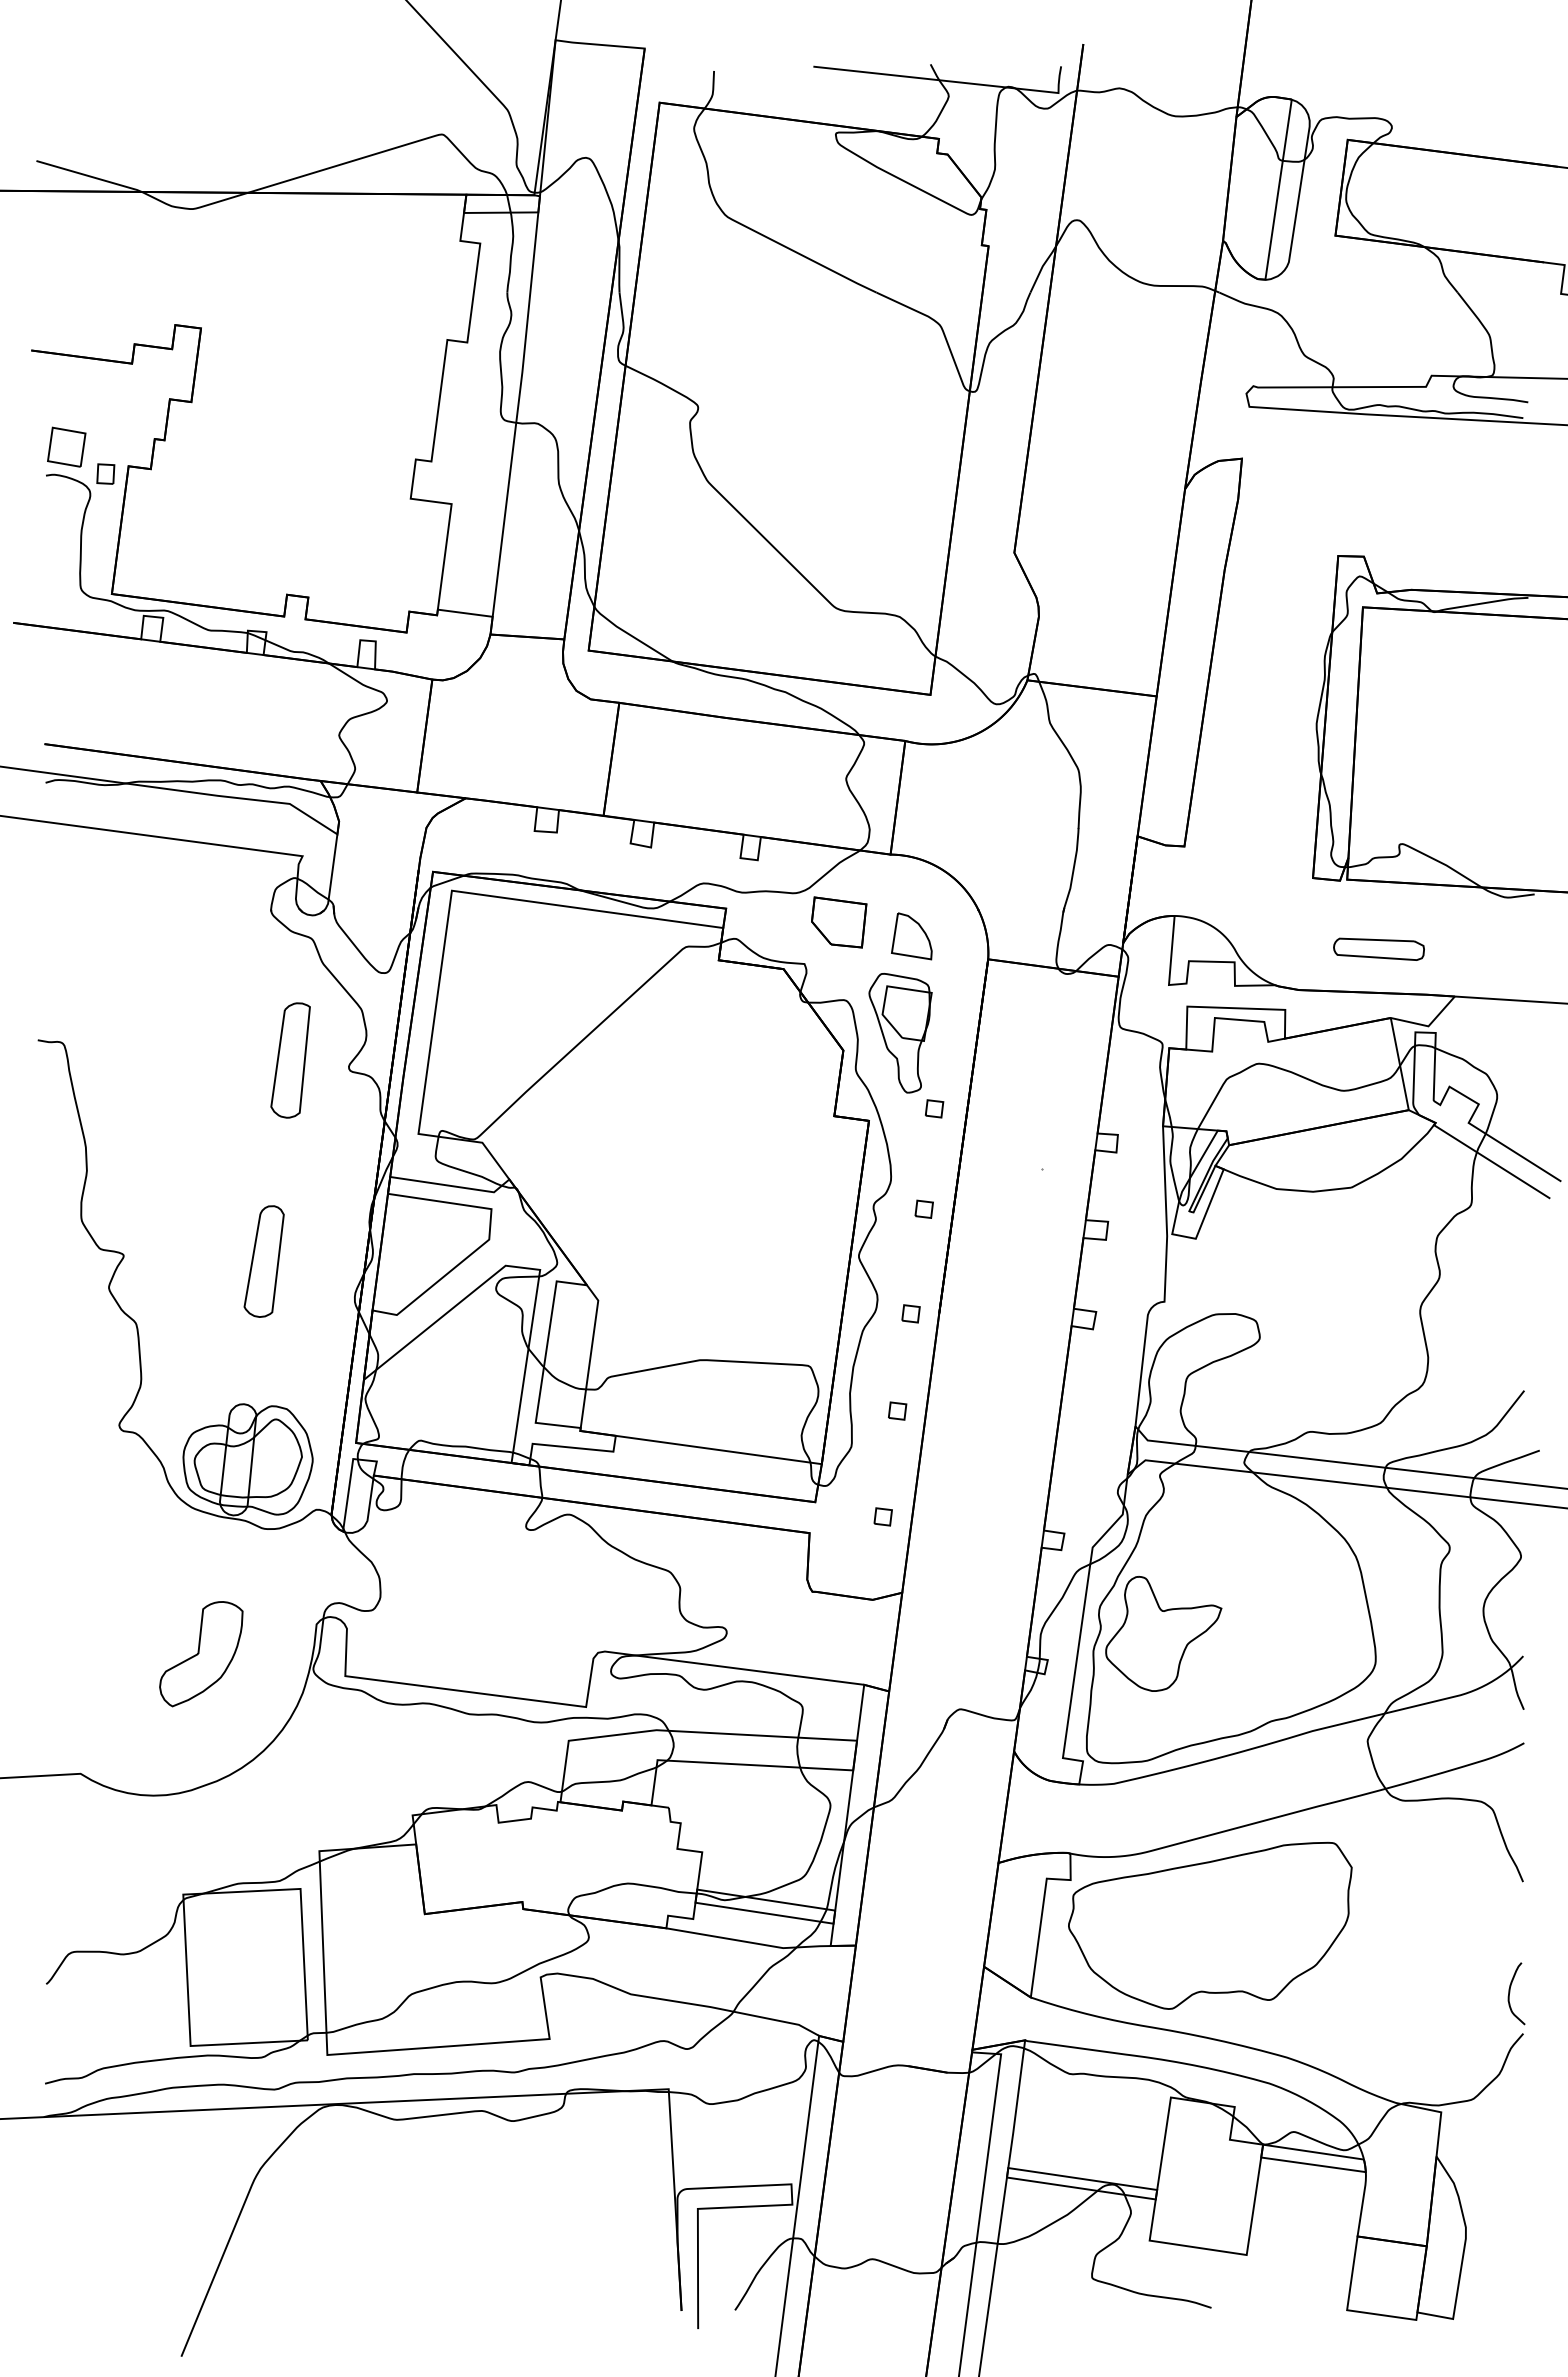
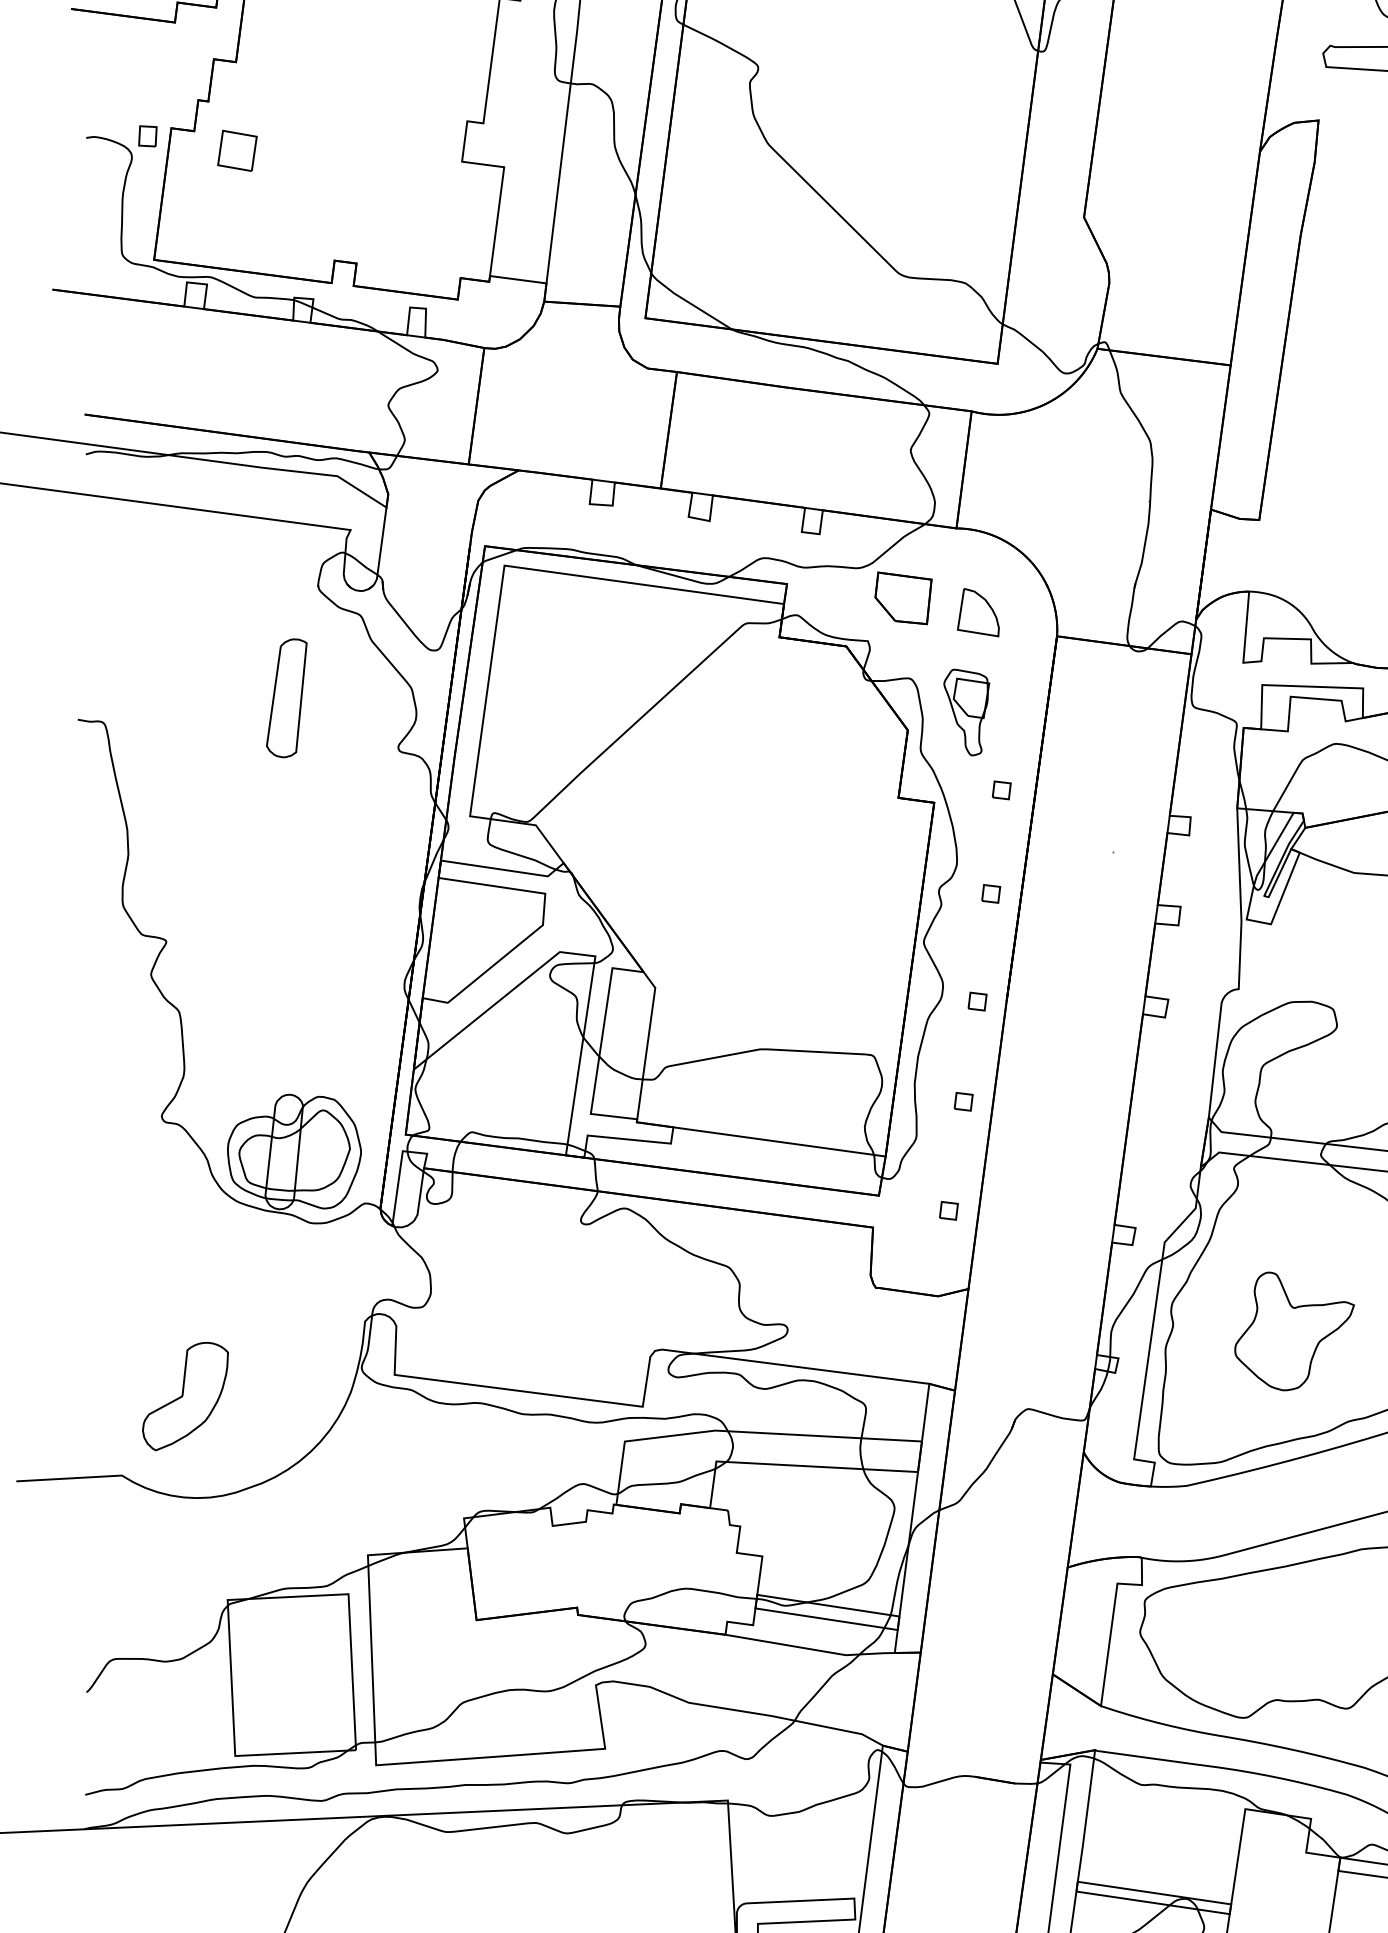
part: (66, 446) -> (237, 150), moved
part: (900, 1033) -> (966, 712), size x0.7
part: (290, 1060) -> (286, 698), moved
part: (263, 1261) -> (310, 947), removed
part: (1163, 1633) -> (1294, 1330), moved
part: (201, 1654) -> (185, 1396), moved

